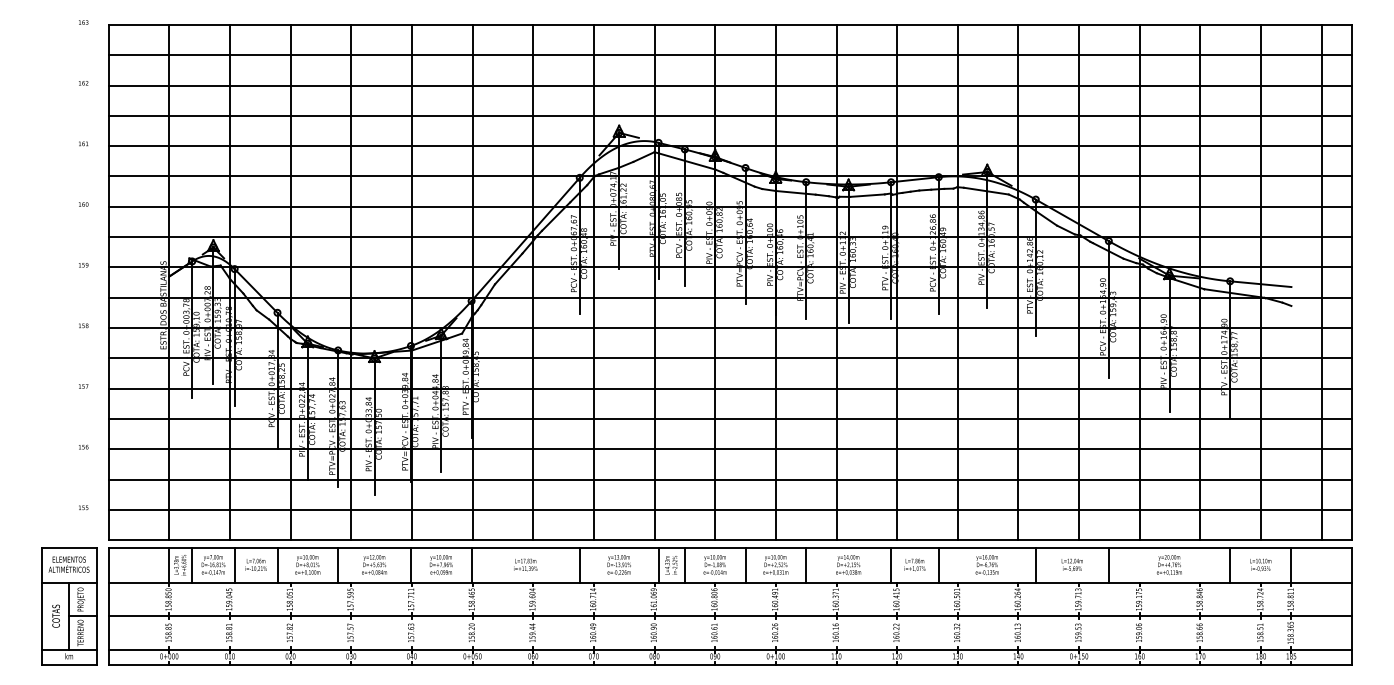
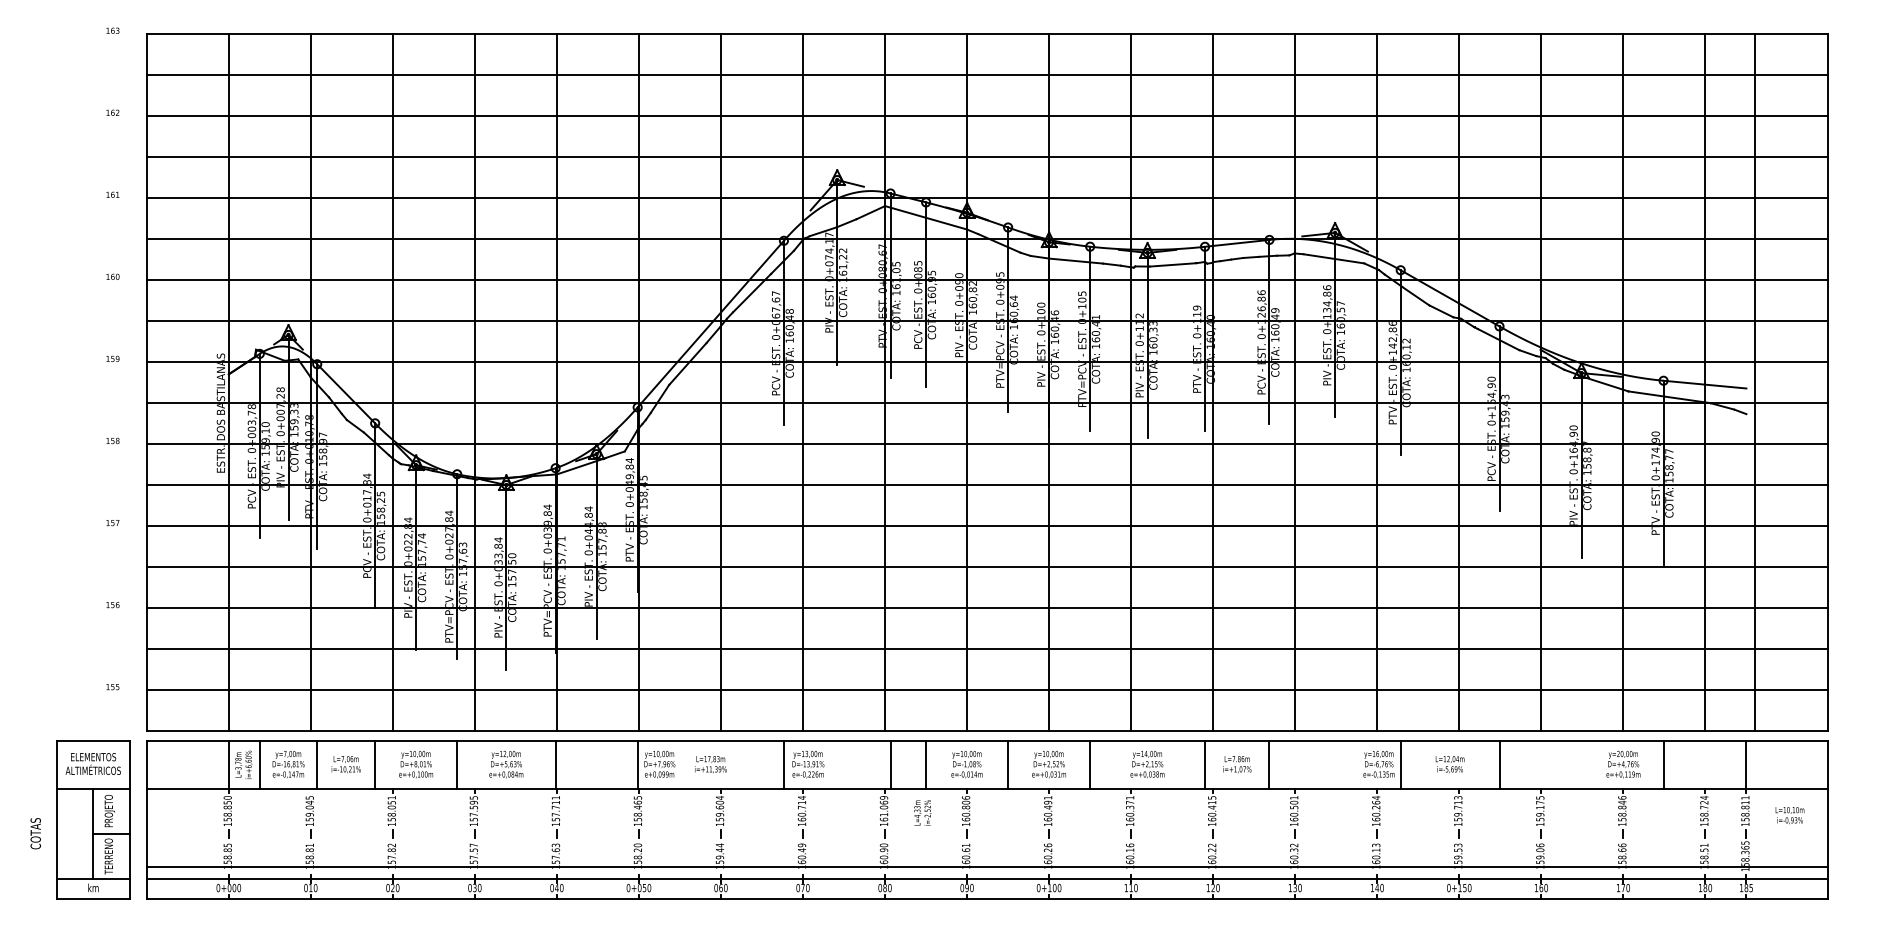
line: (1321, 282) -> (1755, 382), moved
text: (441, 565) -> (659, 764), moved
text: (619, 565) -> (808, 764), moved
text: (671, 565) -> (922, 812), moved
text: (986, 565) -> (1378, 764), moved
text: (1169, 565) -> (1623, 764), moved
text: (1260, 565) -> (1789, 815), moved
text: (55, 616) -> (35, 833), moved
line: (730, 616) -> (987, 866), moved

